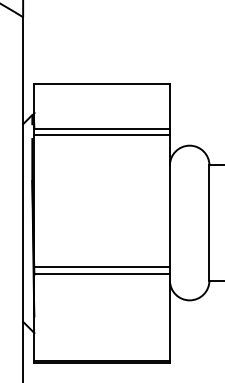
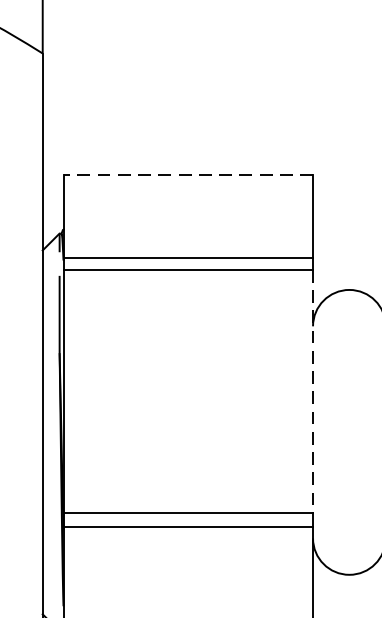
line: (102, 83) -> (188, 175), solid -> dashed
line: (169, 200) -> (312, 390), solid -> dashed

